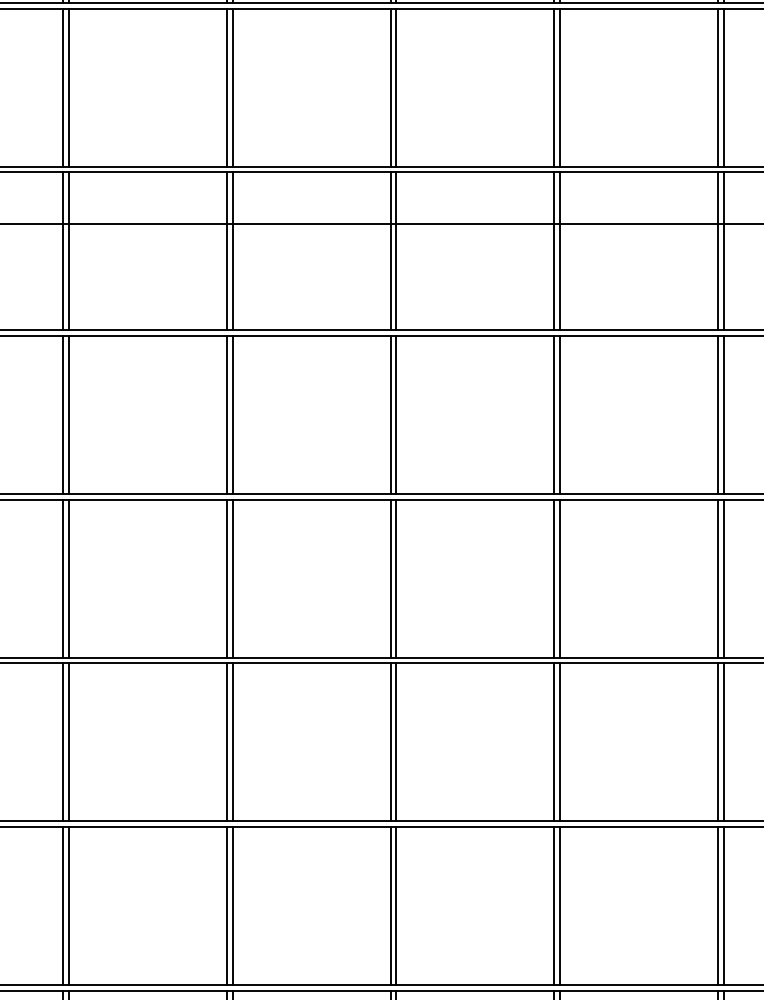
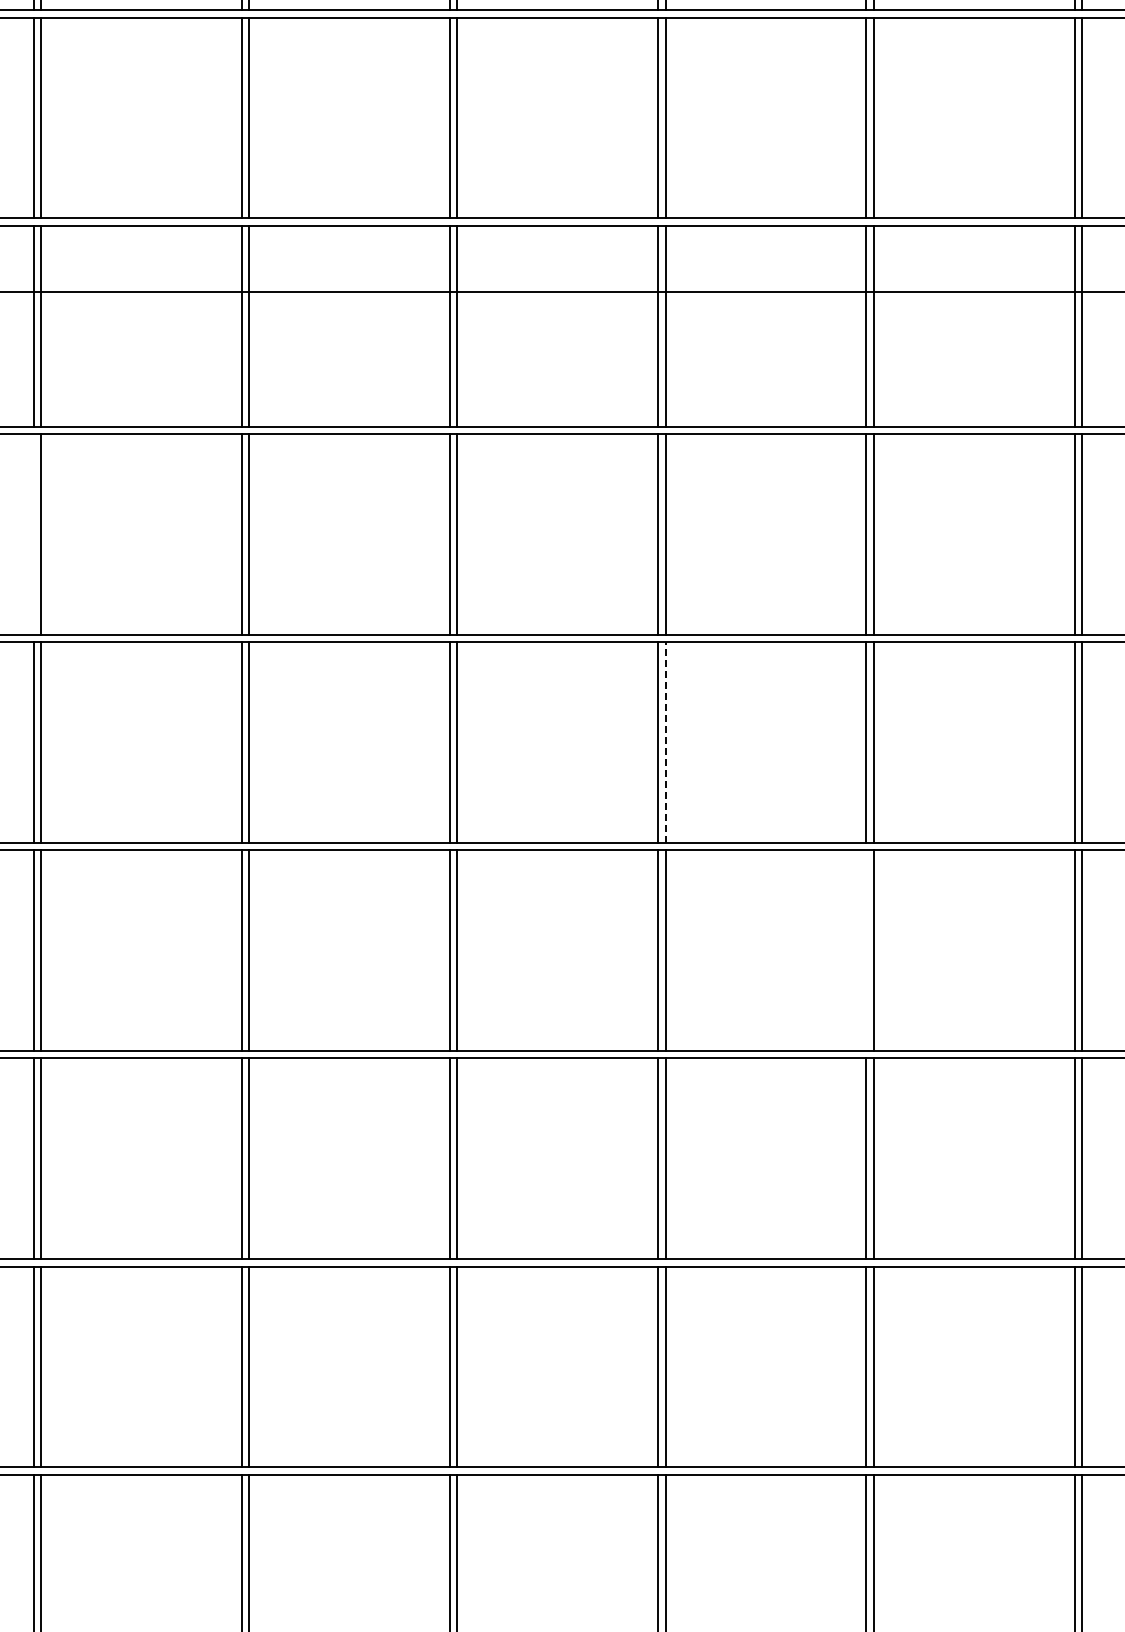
line: (63, 414) -> (33, 533), removed
line: (559, 578) -> (665, 742), solid -> dashed
line: (718, 742) -> (866, 950), removed

